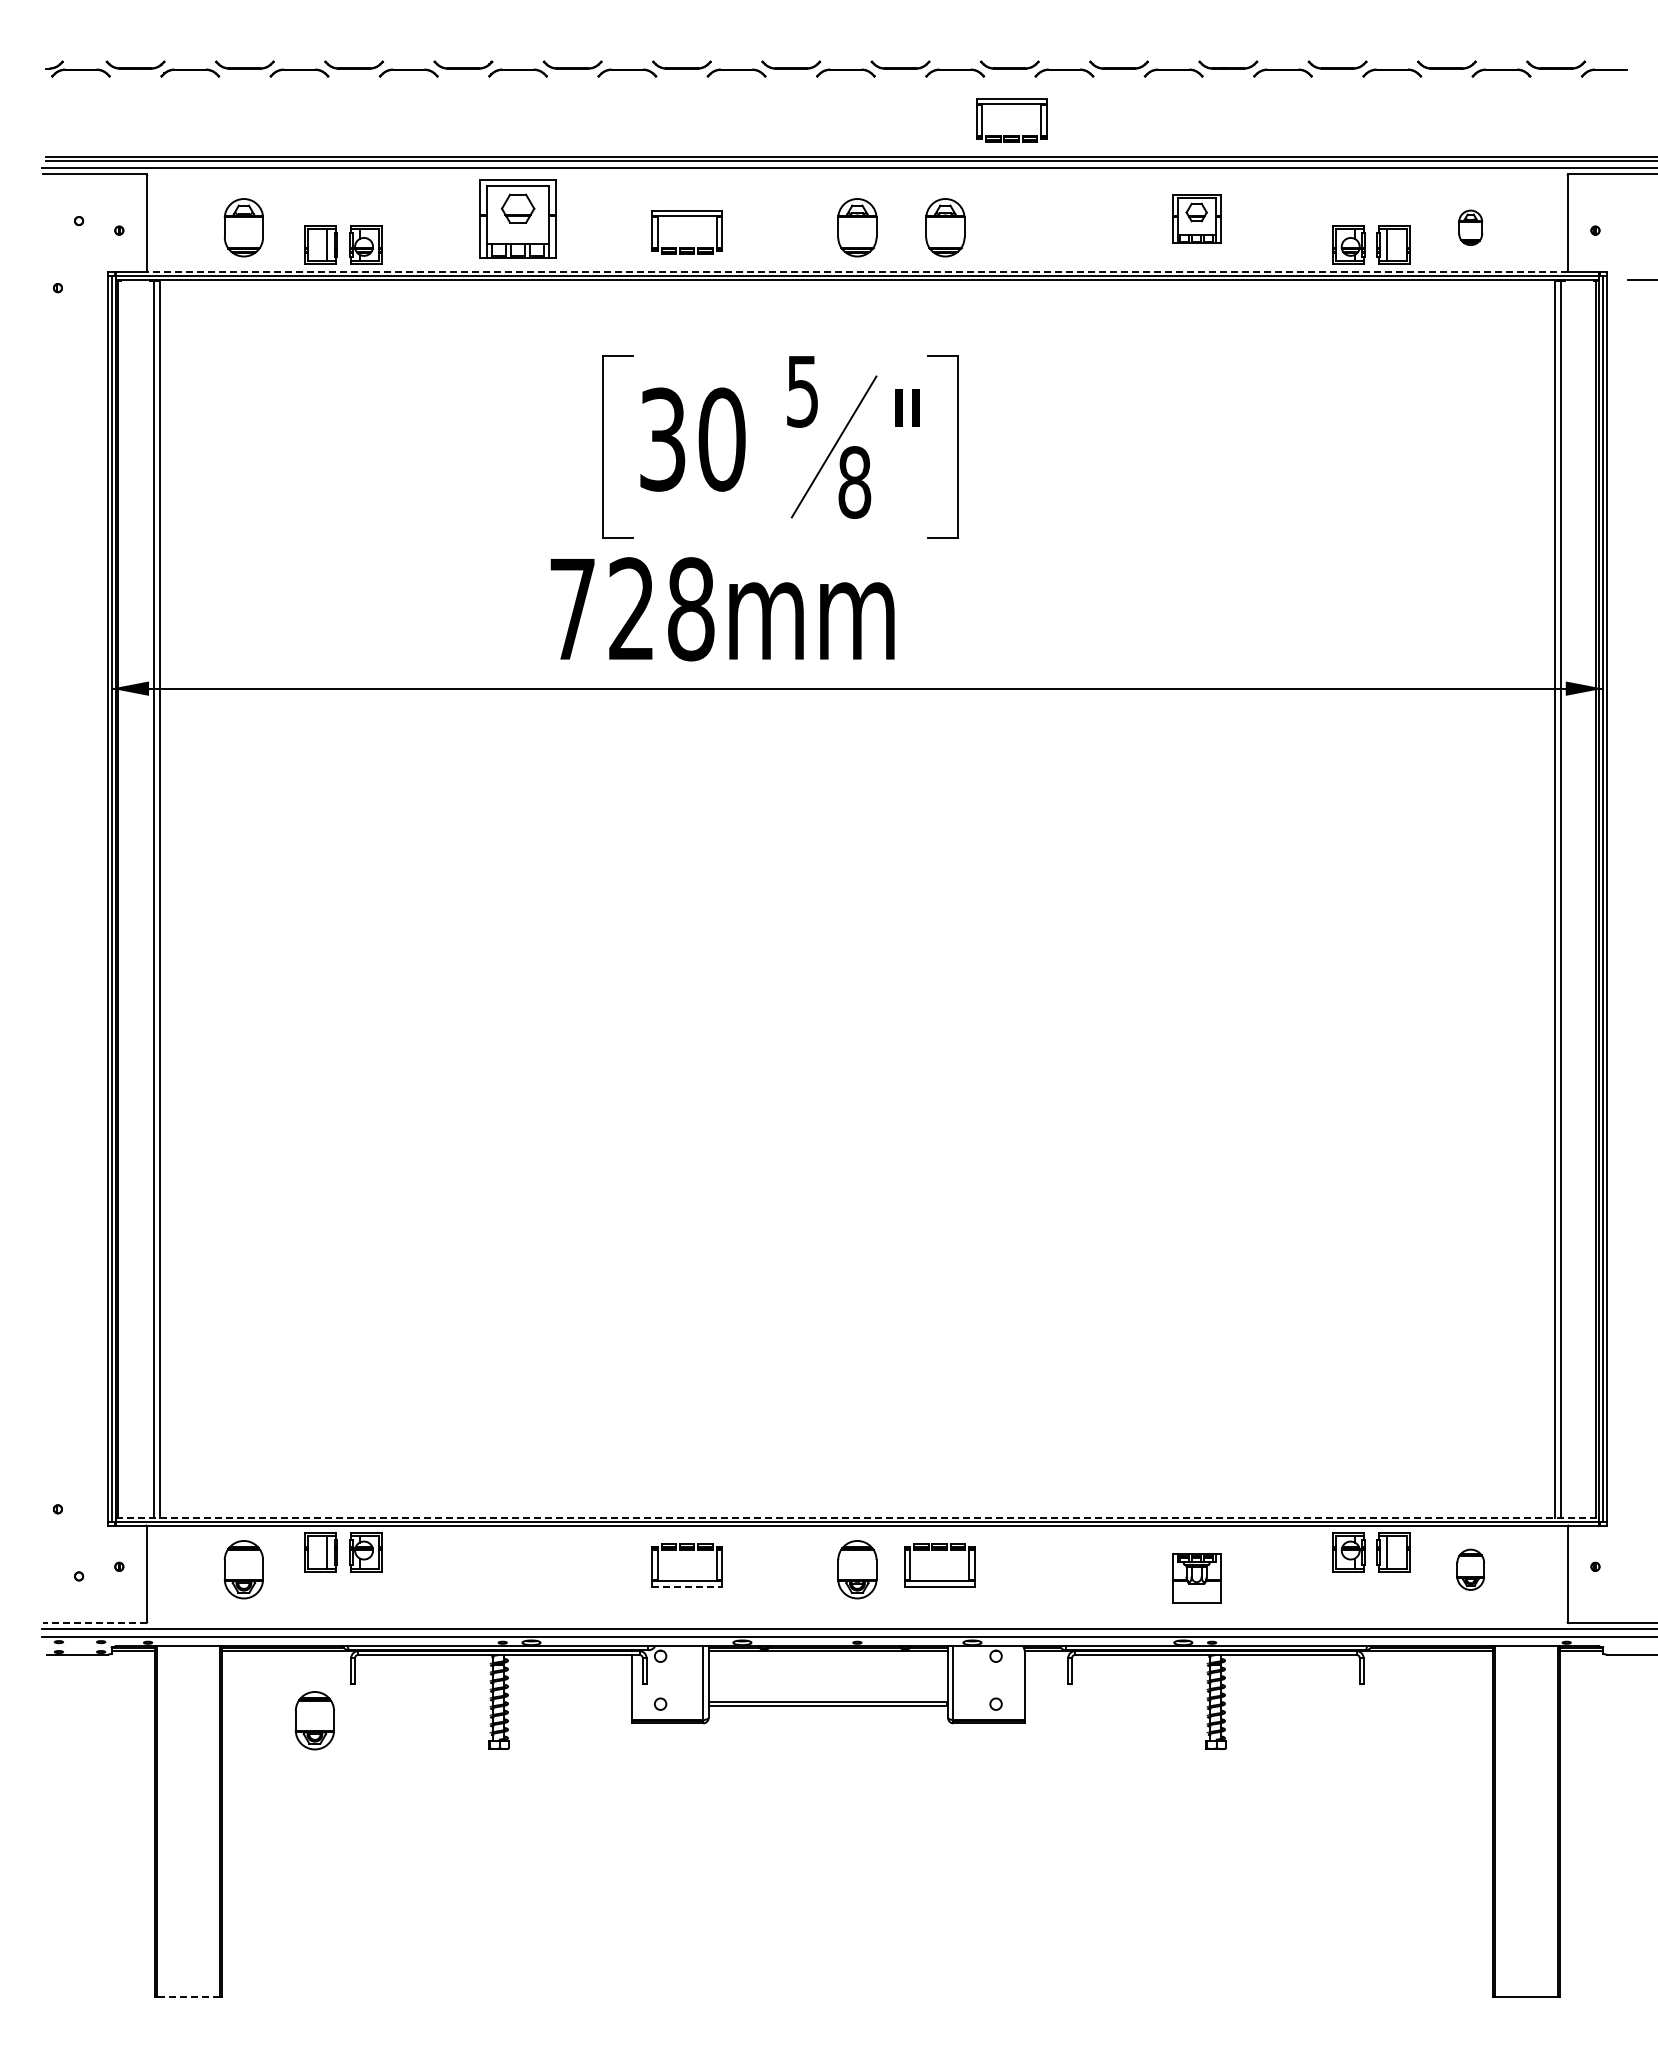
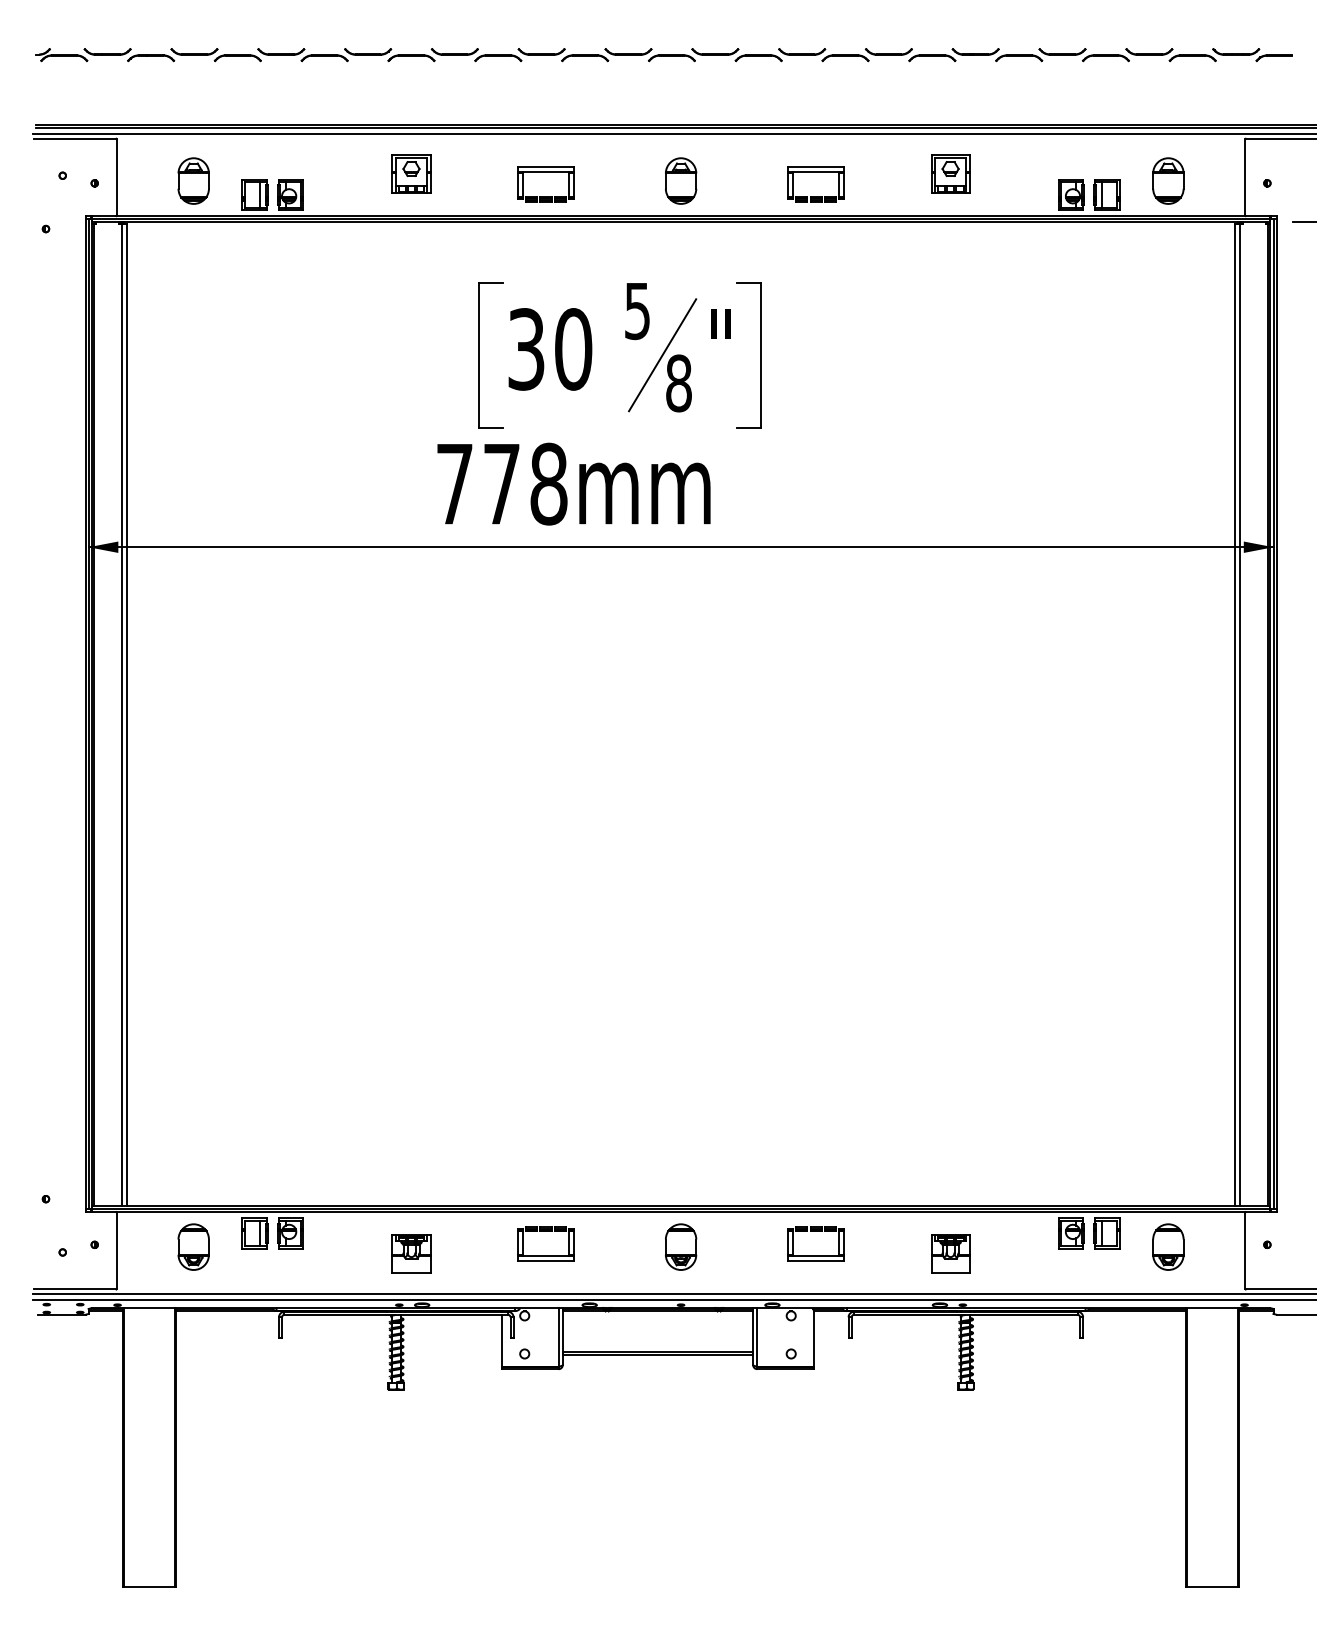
part: (1011, 135) -> (816, 196), moved
part: (517, 218) -> (411, 173), size x0.62
part: (945, 227) -> (751, 180), removed
part: (1470, 227) -> (1168, 180), size x1.67
line: (857, 271) -> (681, 215), dashed -> solid
text: (631, 608) -> (501, 483), 728mm -> 778mm
line: (857, 1517) -> (681, 1205), dashed -> solid
part: (939, 1550) -> (816, 1231), moved
part: (1470, 1569) -> (1168, 1246), size x1.43
part: (517, 1578) -> (411, 1254), added
line: (687, 1586) -> (546, 1260), dashed -> solid
line: (94, 1623) -> (75, 1289), dashed -> solid
part: (314, 1720) -> (249, 1366), removed
line: (188, 1997) -> (149, 1586), dashed -> solid

